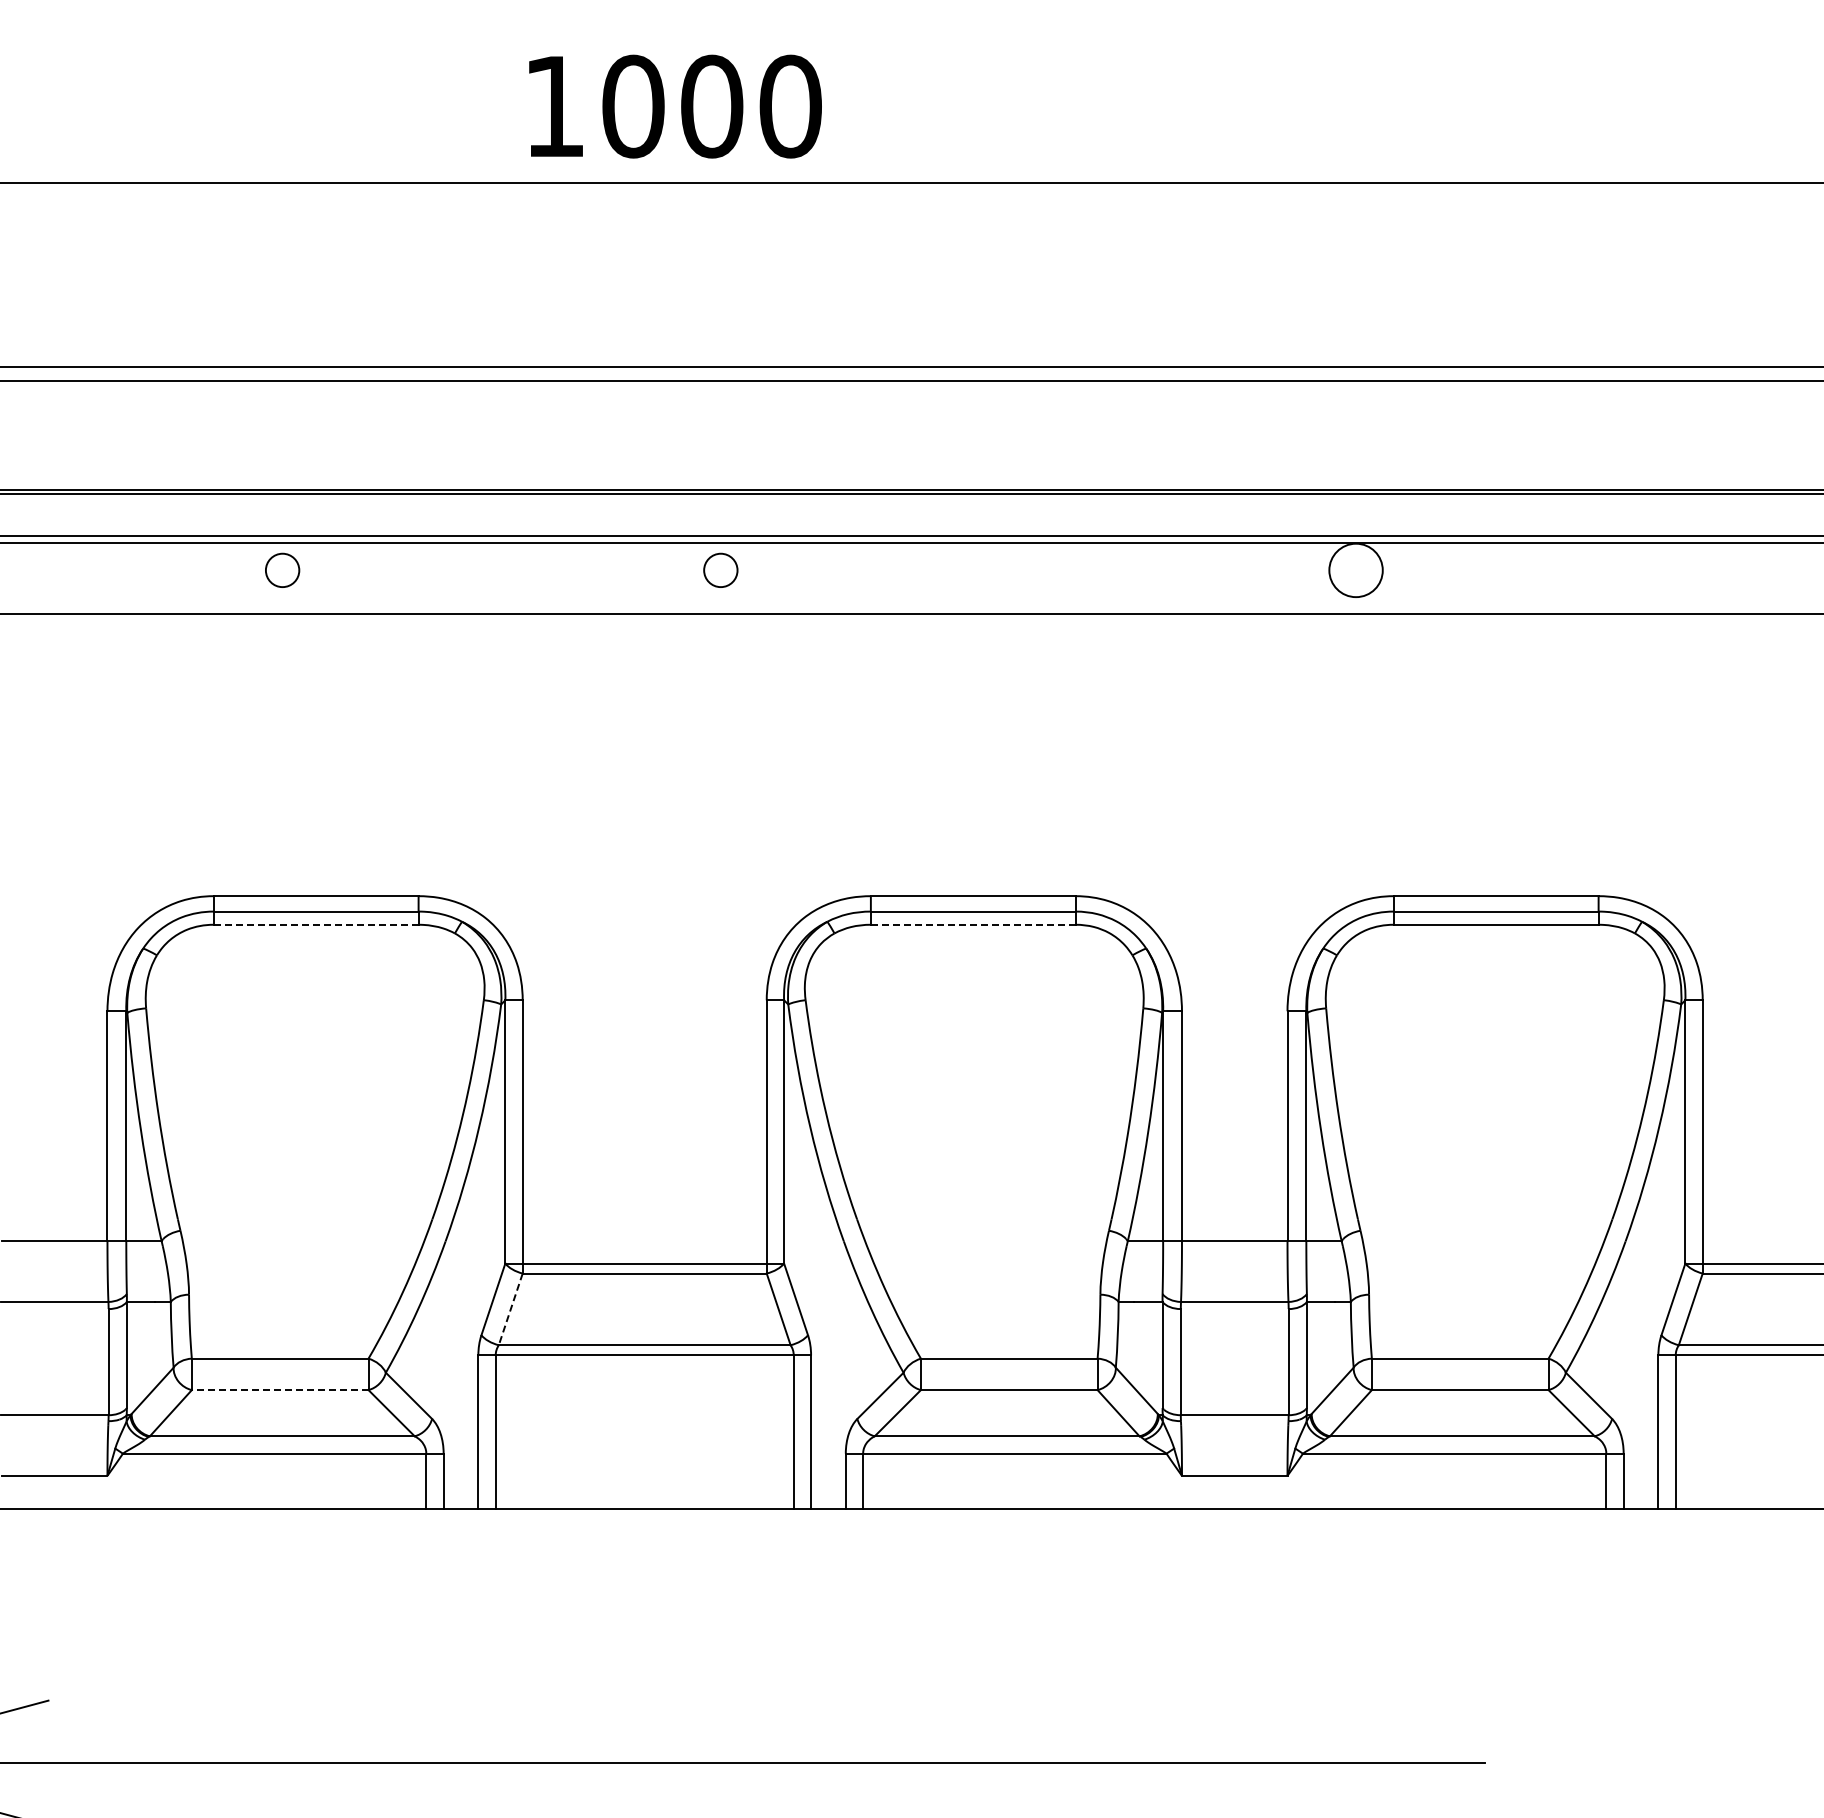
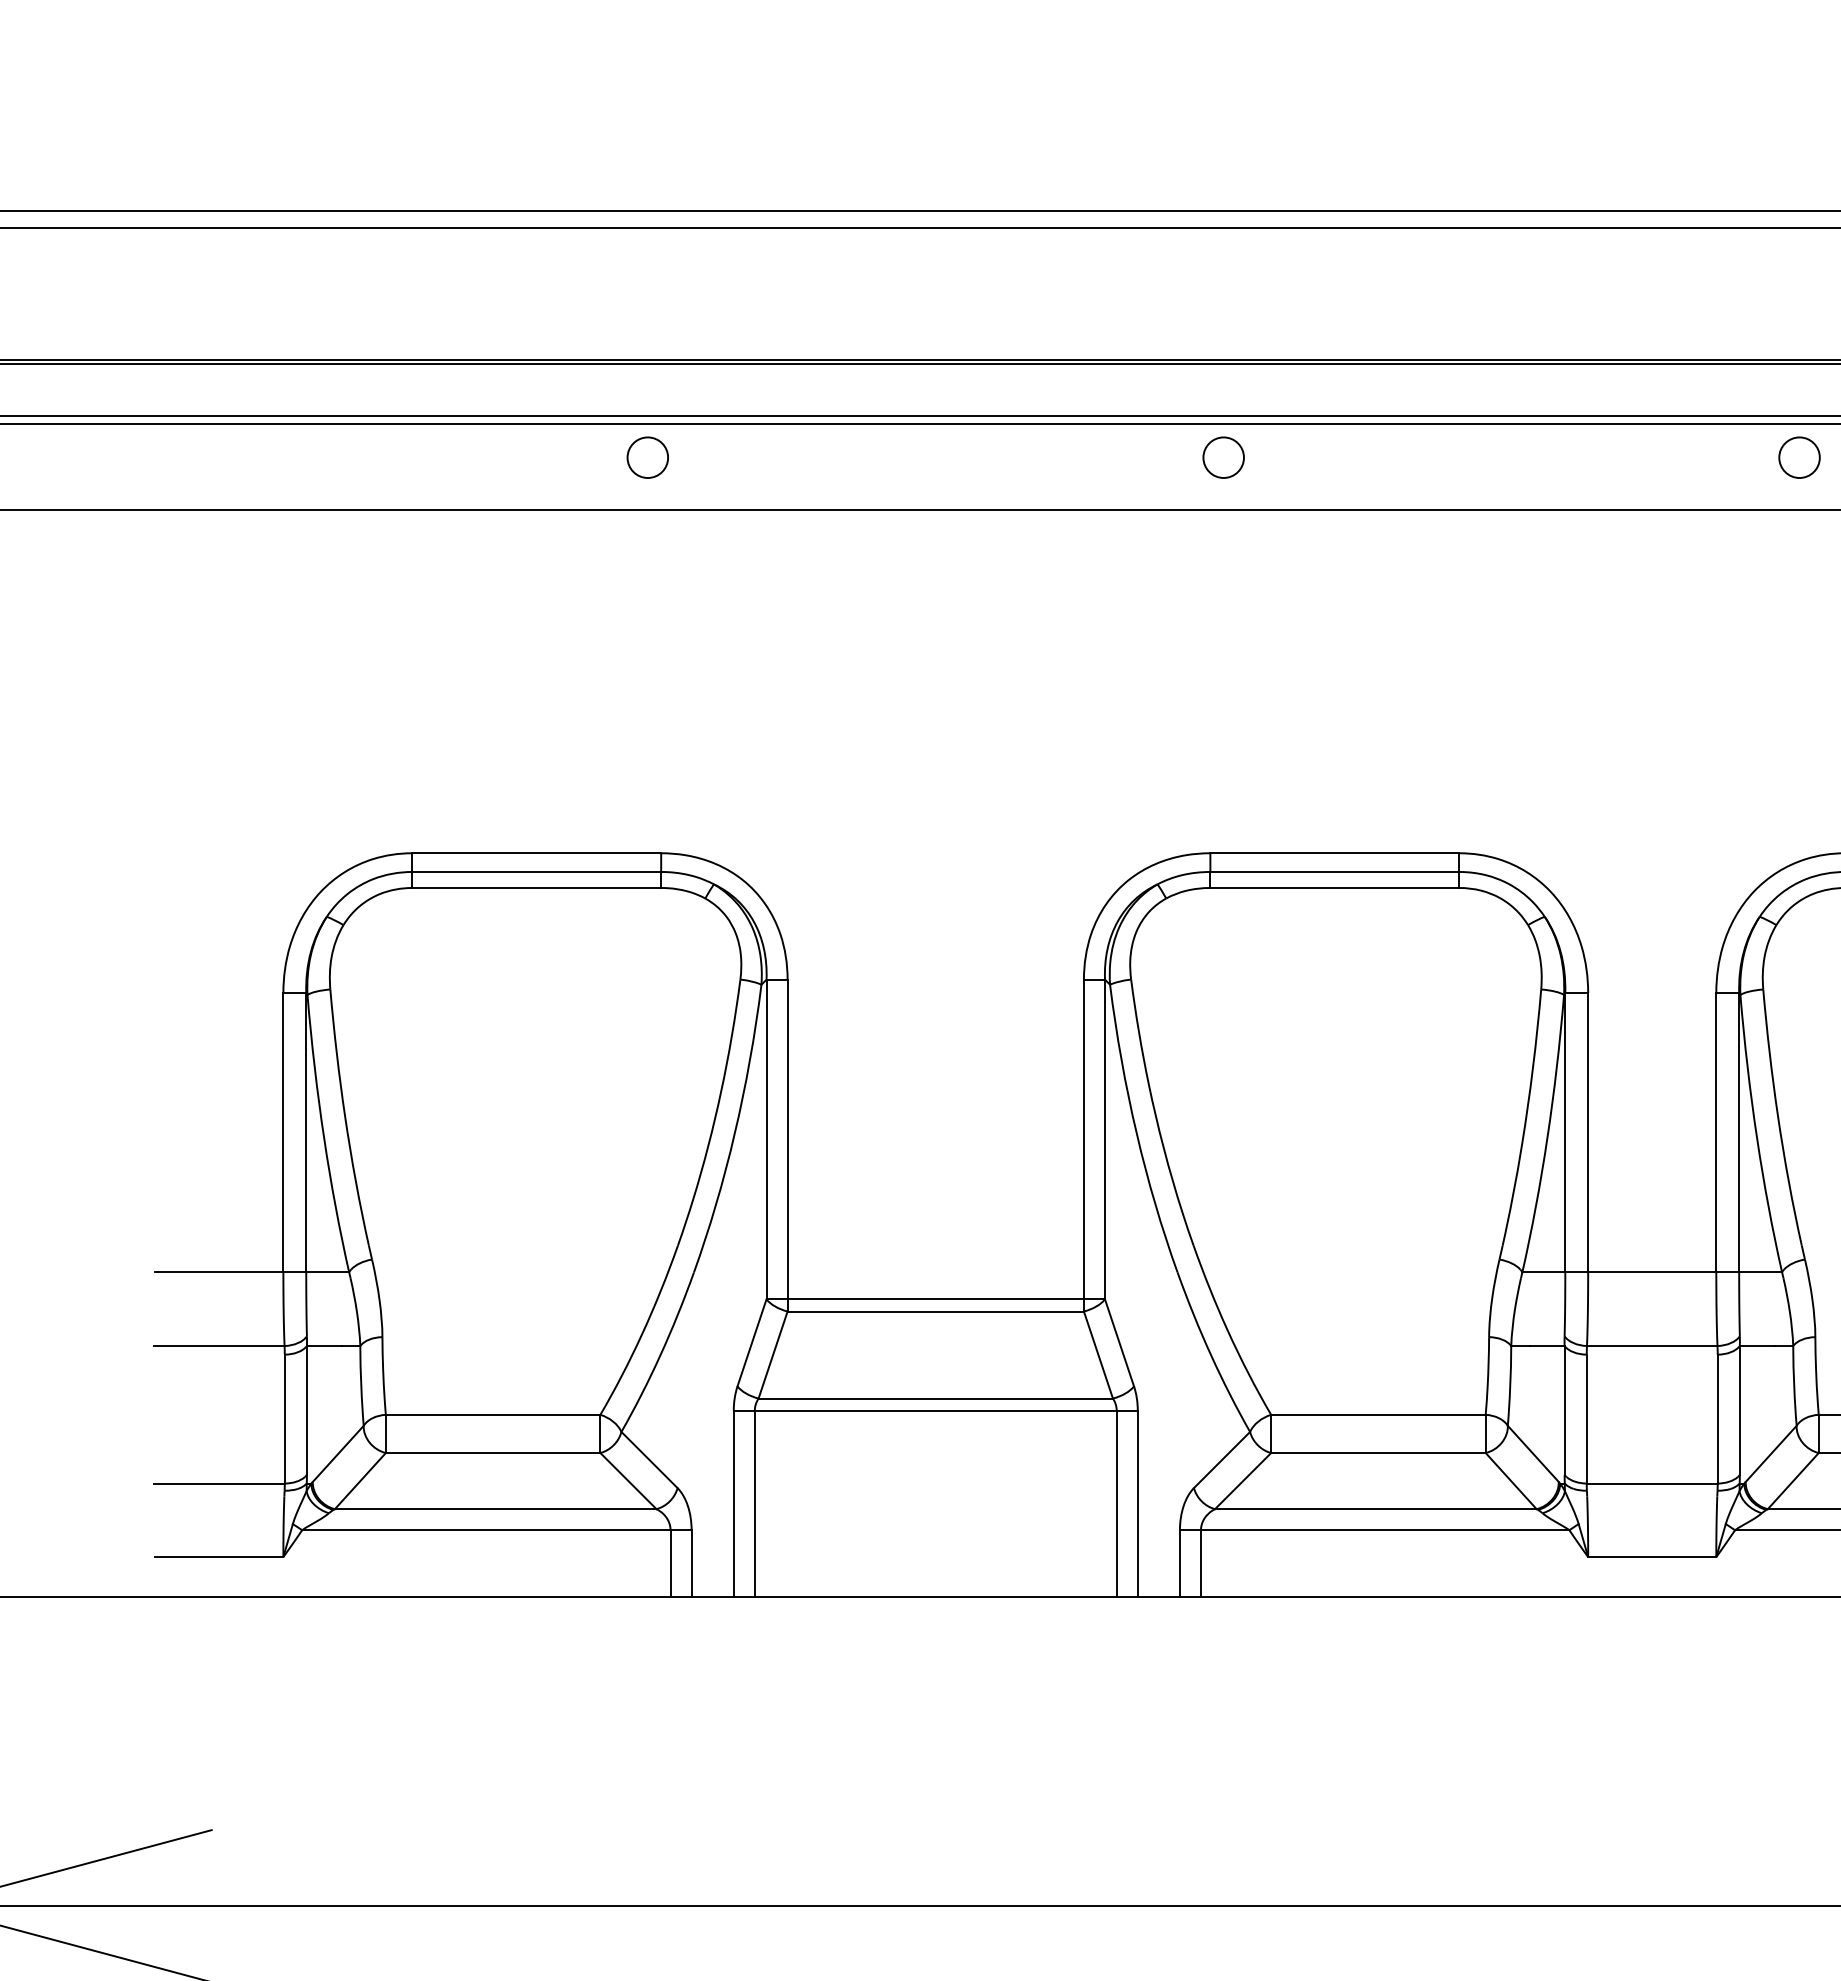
circle: (282, 569) -> (647, 456), moved
circle: (720, 569) -> (1223, 456), moved
circle: (1355, 570) -> (1798, 457), size x0.62
line: (316, 924) -> (537, 887), dashed -> solid
line: (973, 924) -> (1335, 887), dashed -> solid
line: (510, 1309) -> (772, 1355), dashed -> solid
line: (279, 1390) -> (492, 1453), dashed -> solid

